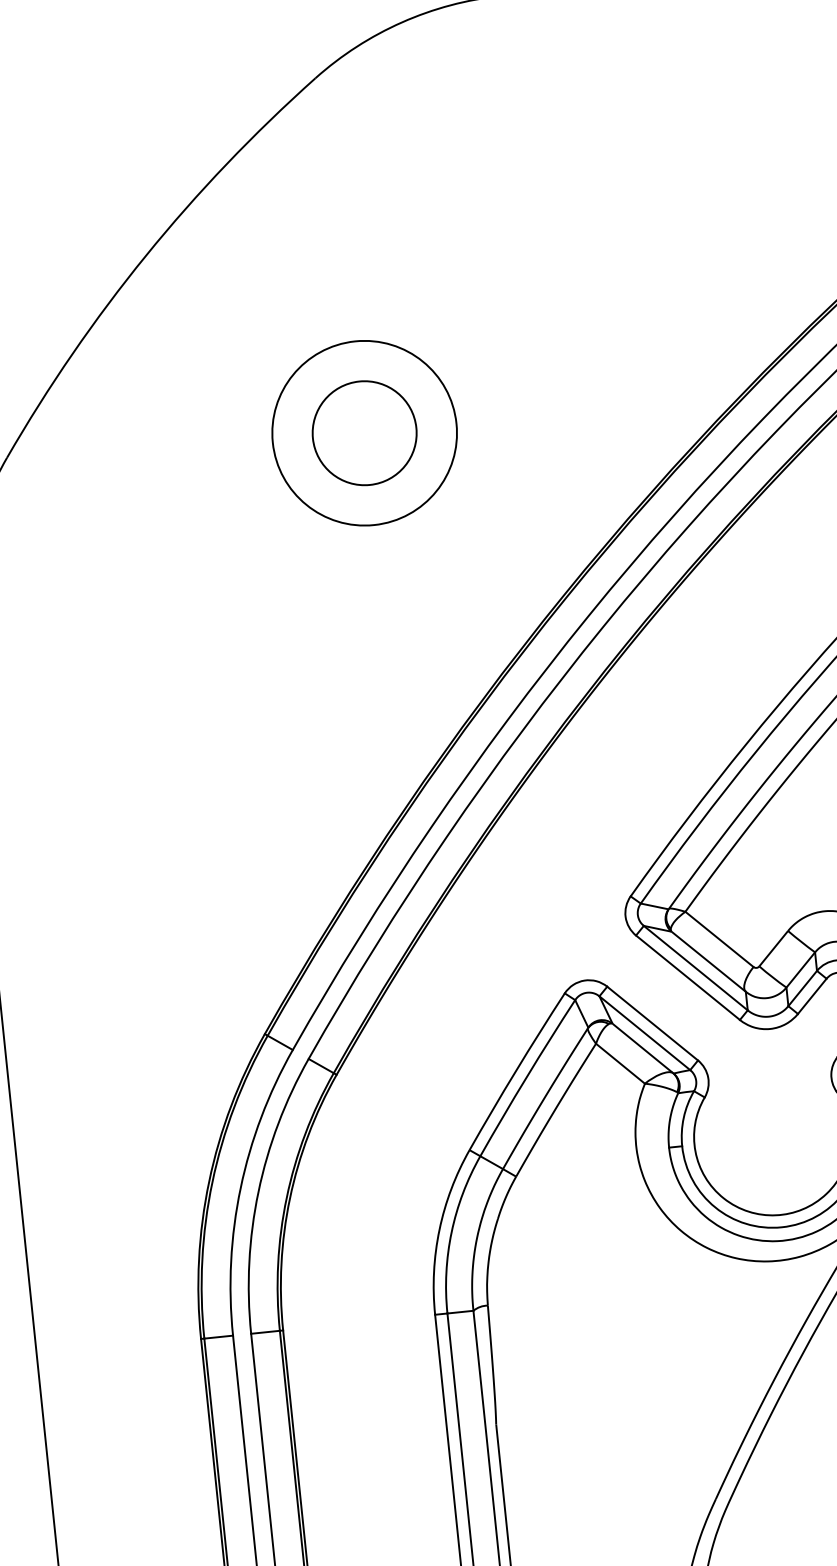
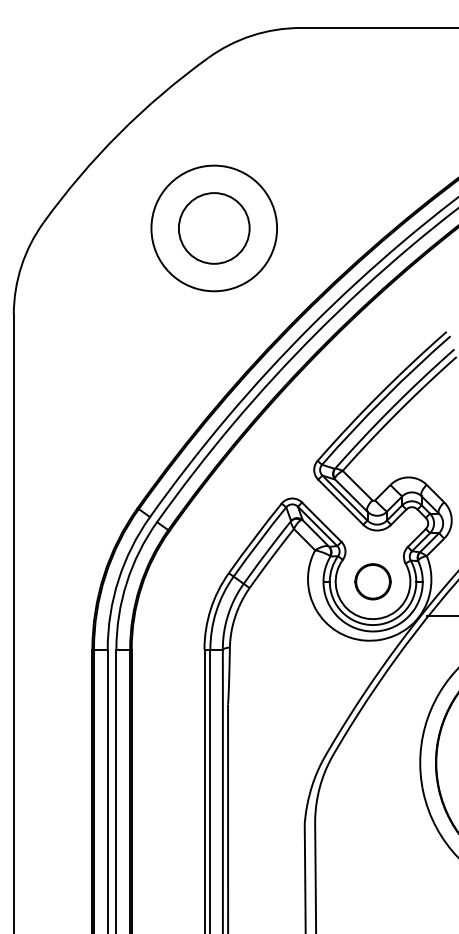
circle: (363, 433) -> (213, 228), size x1.43
circle: (365, 433) -> (214, 228), size x1.43
part: (771, 1136) -> (372, 581), added

